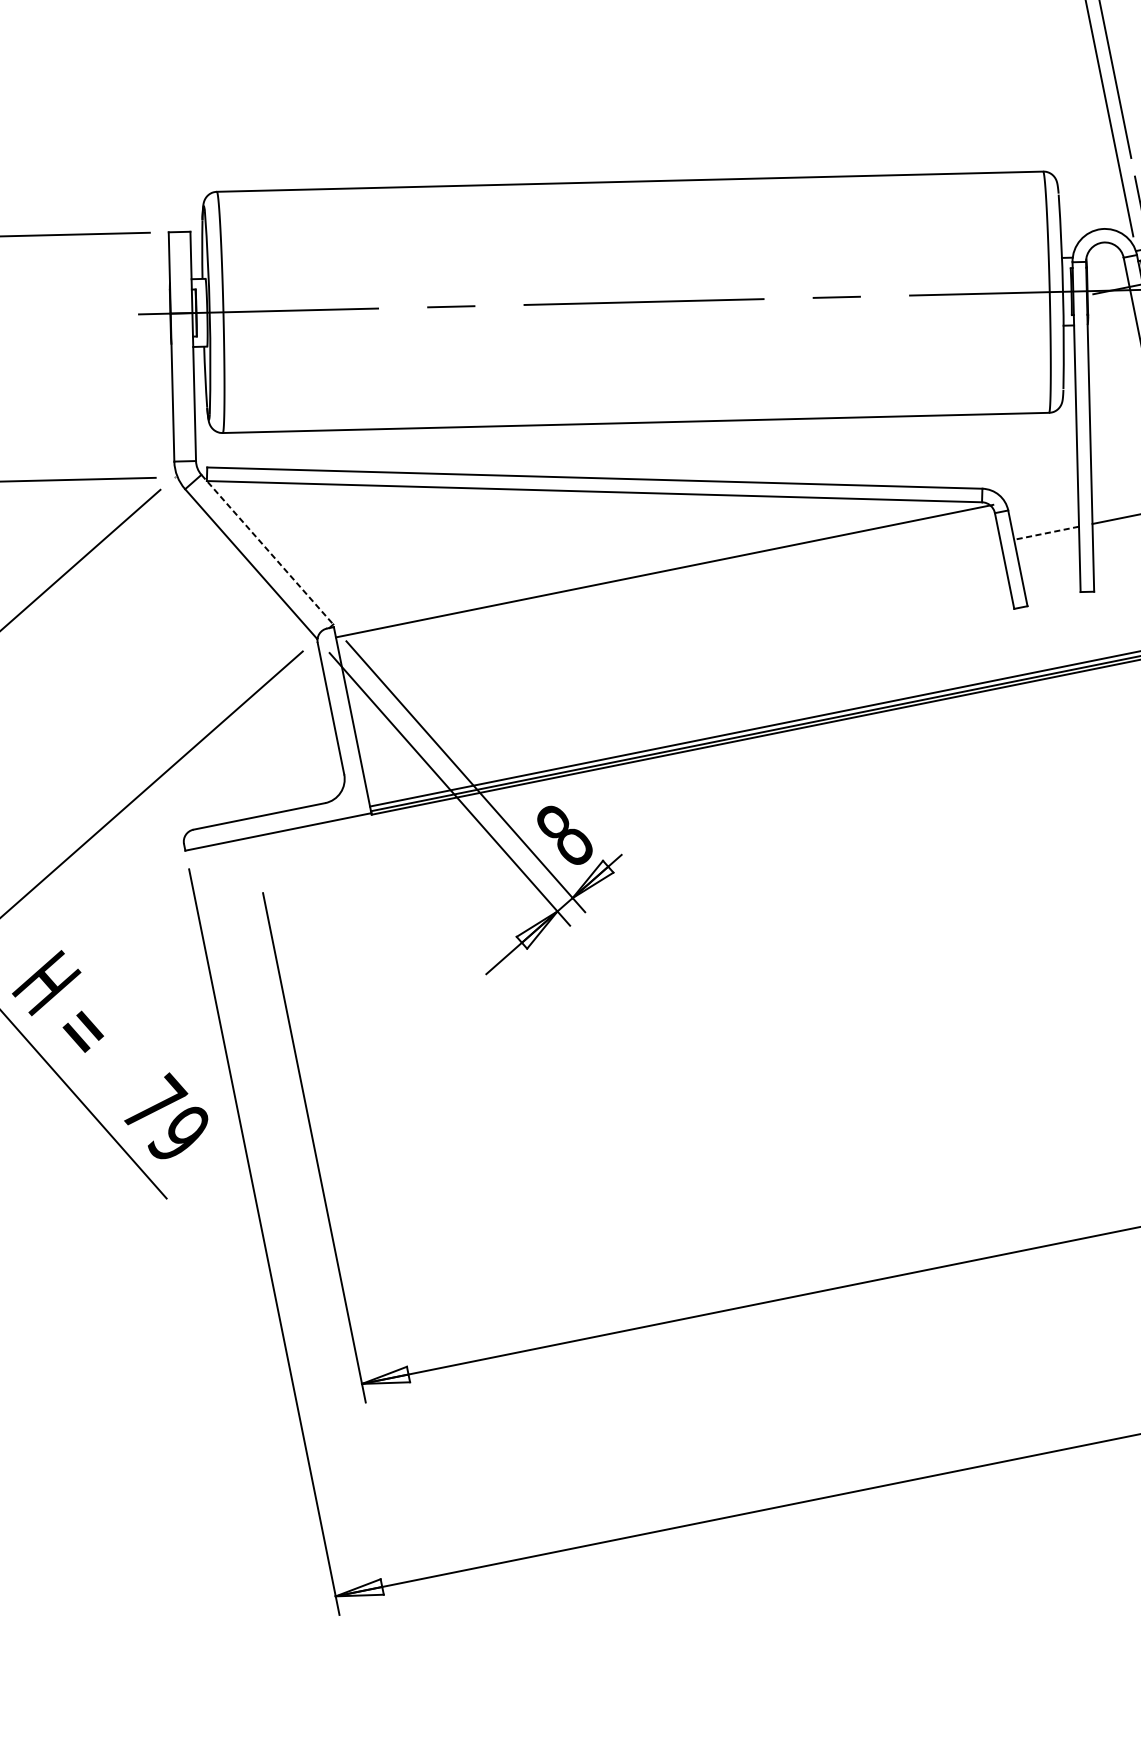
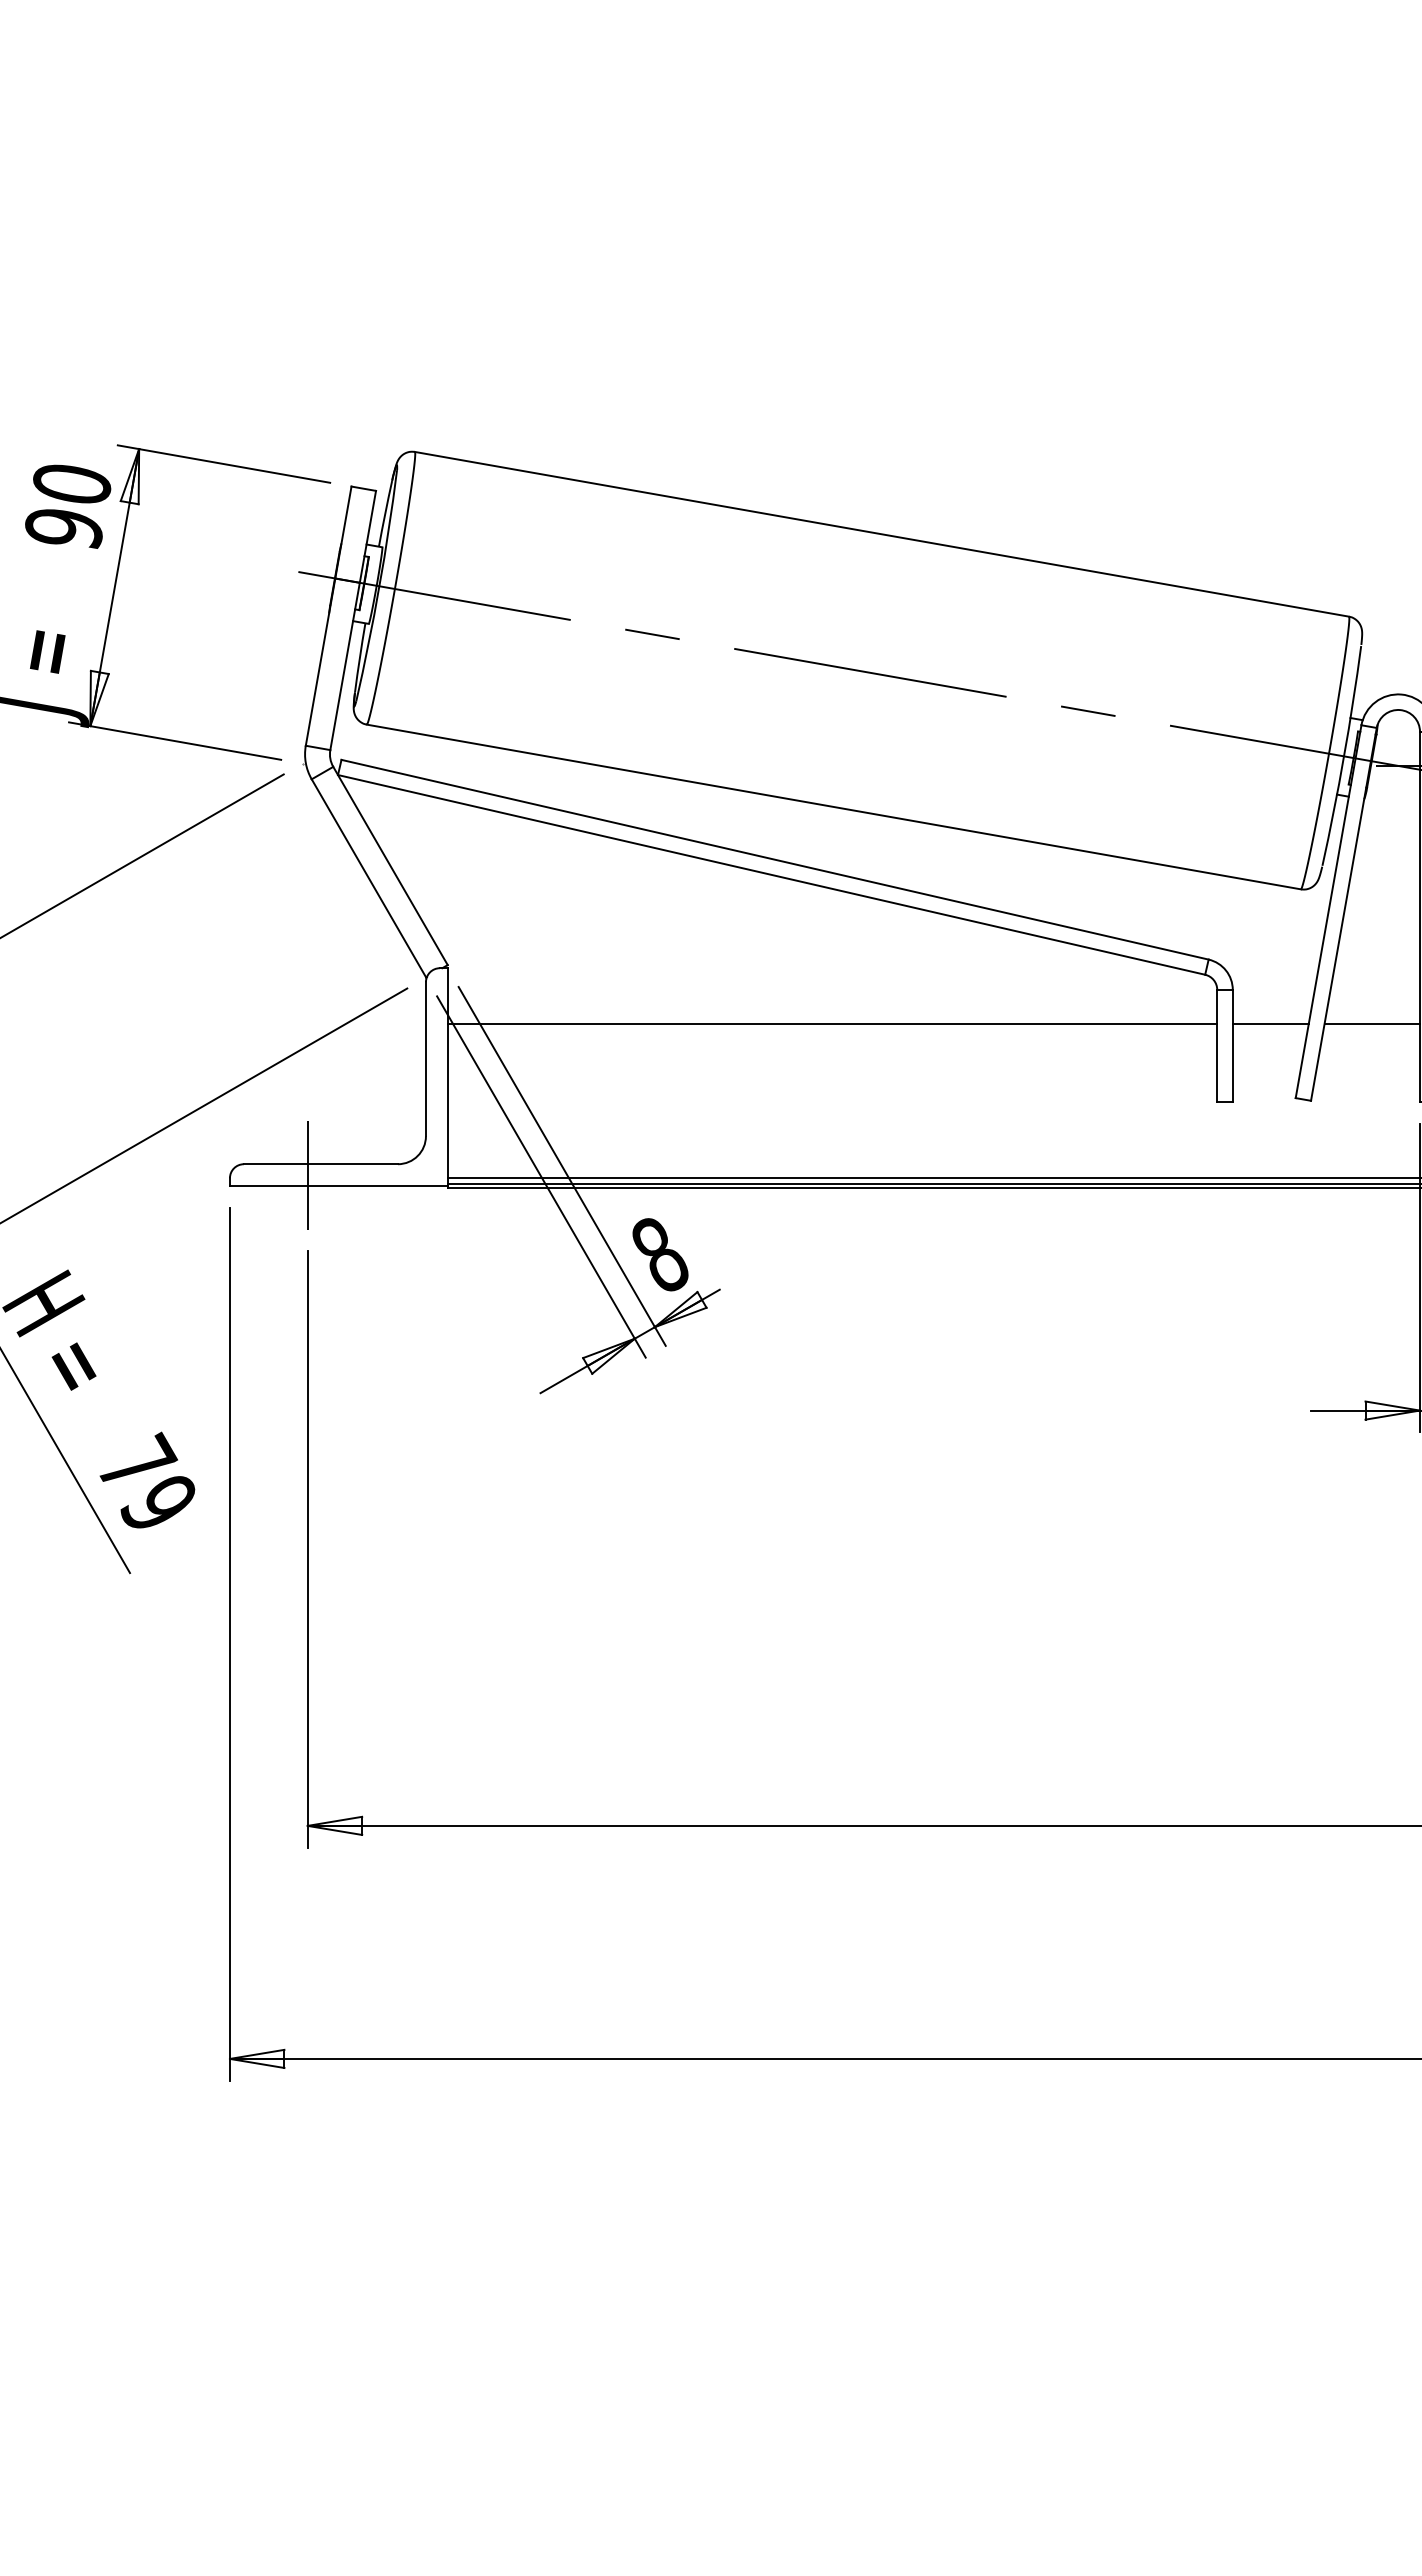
line: (1046, 533) -> (1270, 1024), dashed -> solid
line: (267, 550) -> (390, 866), dashed -> solid
line: (664, 571) -> (832, 1024), moved
line: (249, 827) -> (307, 1174), added

